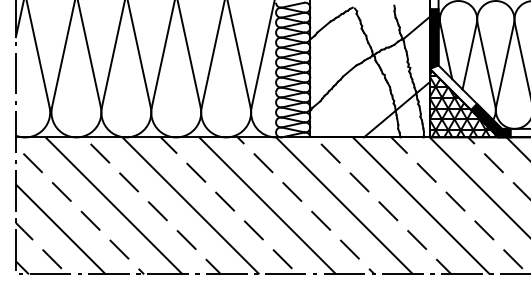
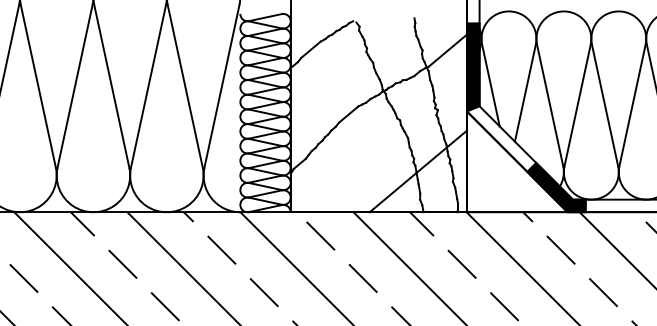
hatch: (462, 104) -> (514, 163), removed

